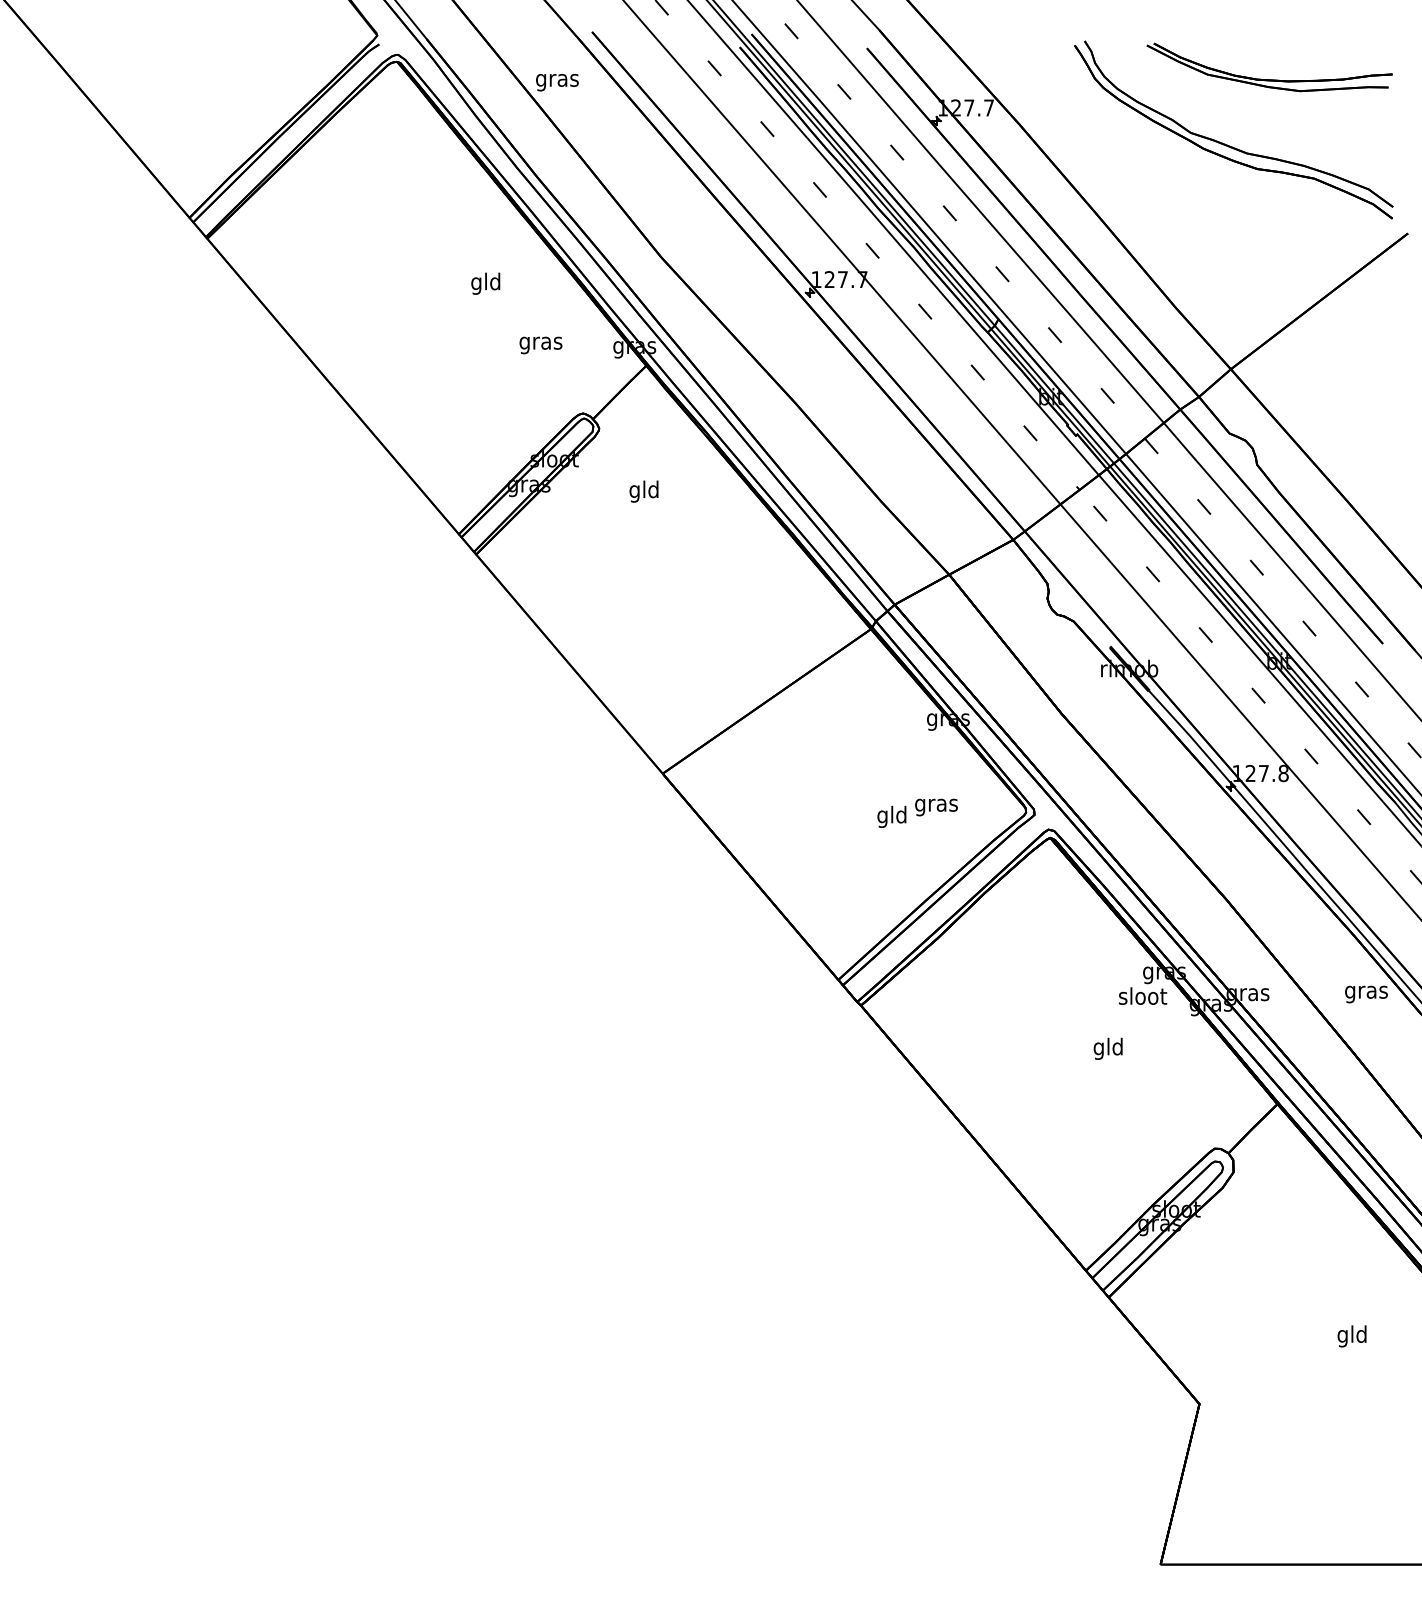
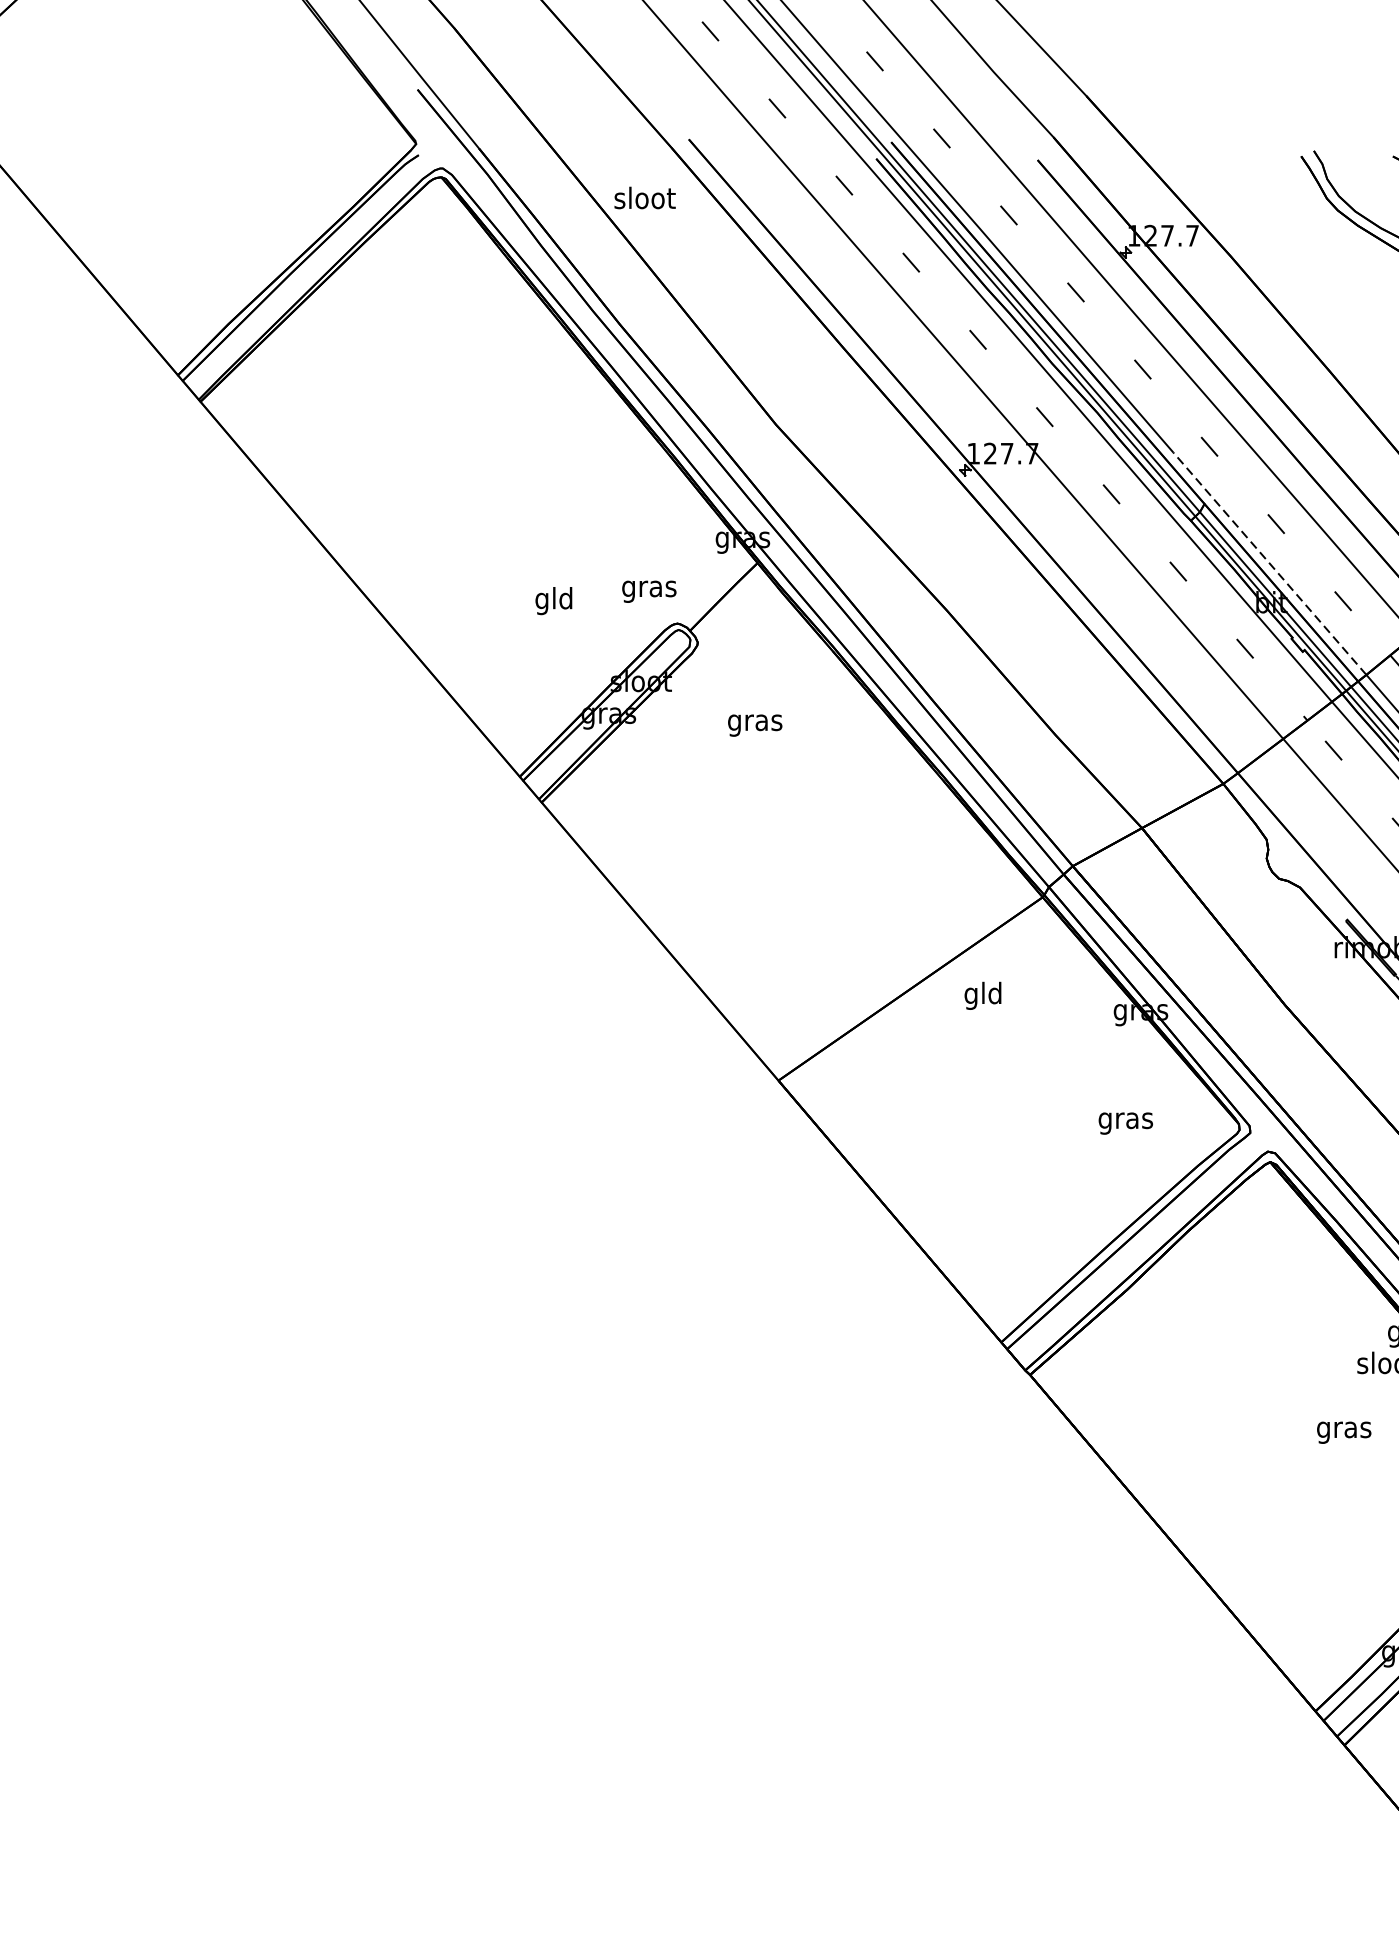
text: (557, 80) -> (644, 200), gras -> sloot
text: (485, 283) -> (553, 600), moved
text: (540, 345) -> (648, 591), moved
line: (1050, 366) -> (1270, 563), solid -> dashed
text: (644, 491) -> (755, 722), gld -> gras
text: (891, 816) -> (982, 995), moved
text: (1108, 1048) -> (1344, 1429), gld -> gras

